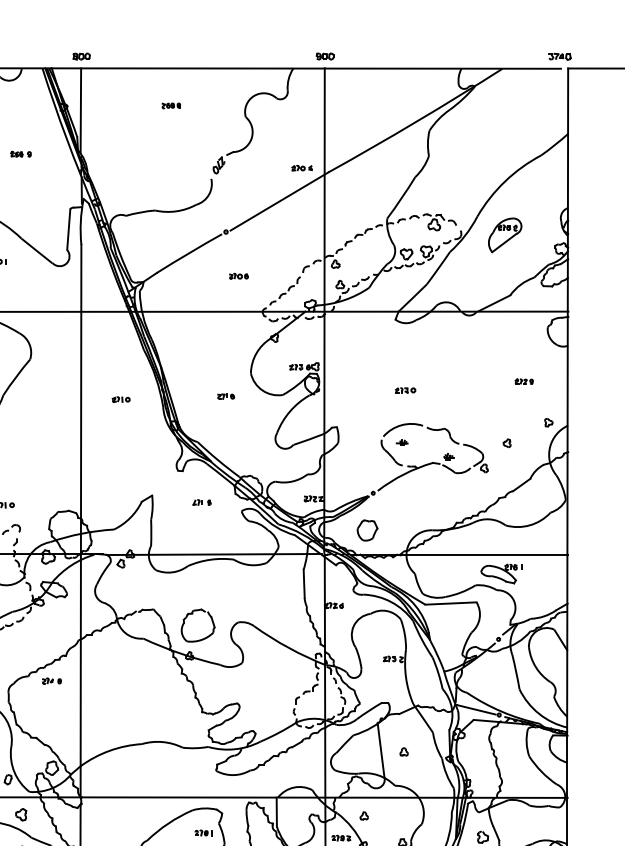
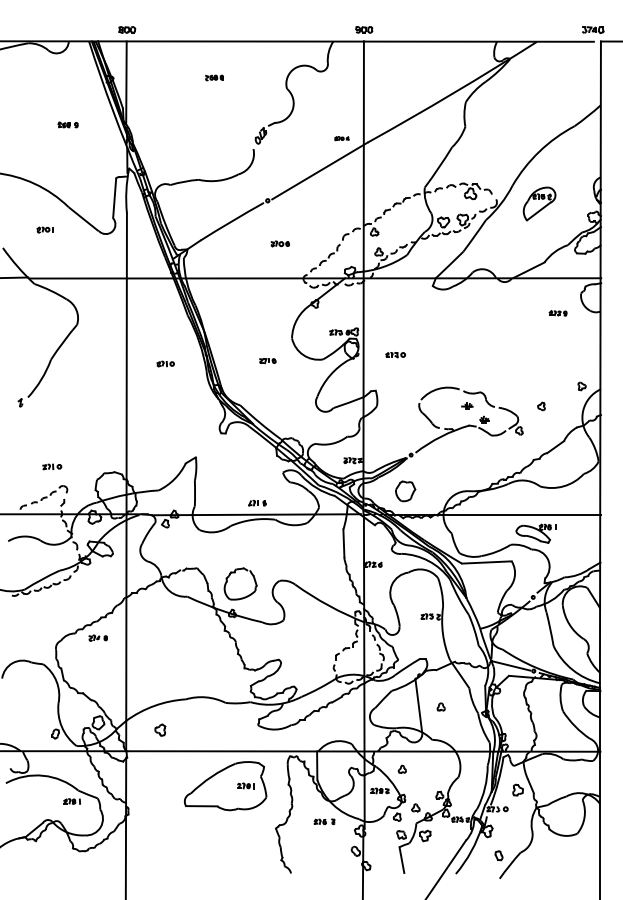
part: (301, 168) -> (341, 138), size x0.7
part: (523, 381) -> (557, 313), moved
part: (405, 390) -> (395, 355), moved
part: (402, 442) -> (467, 405), moved
part: (202, 501) -> (257, 502), moved
part: (21, 814) -> (160, 729), moved

